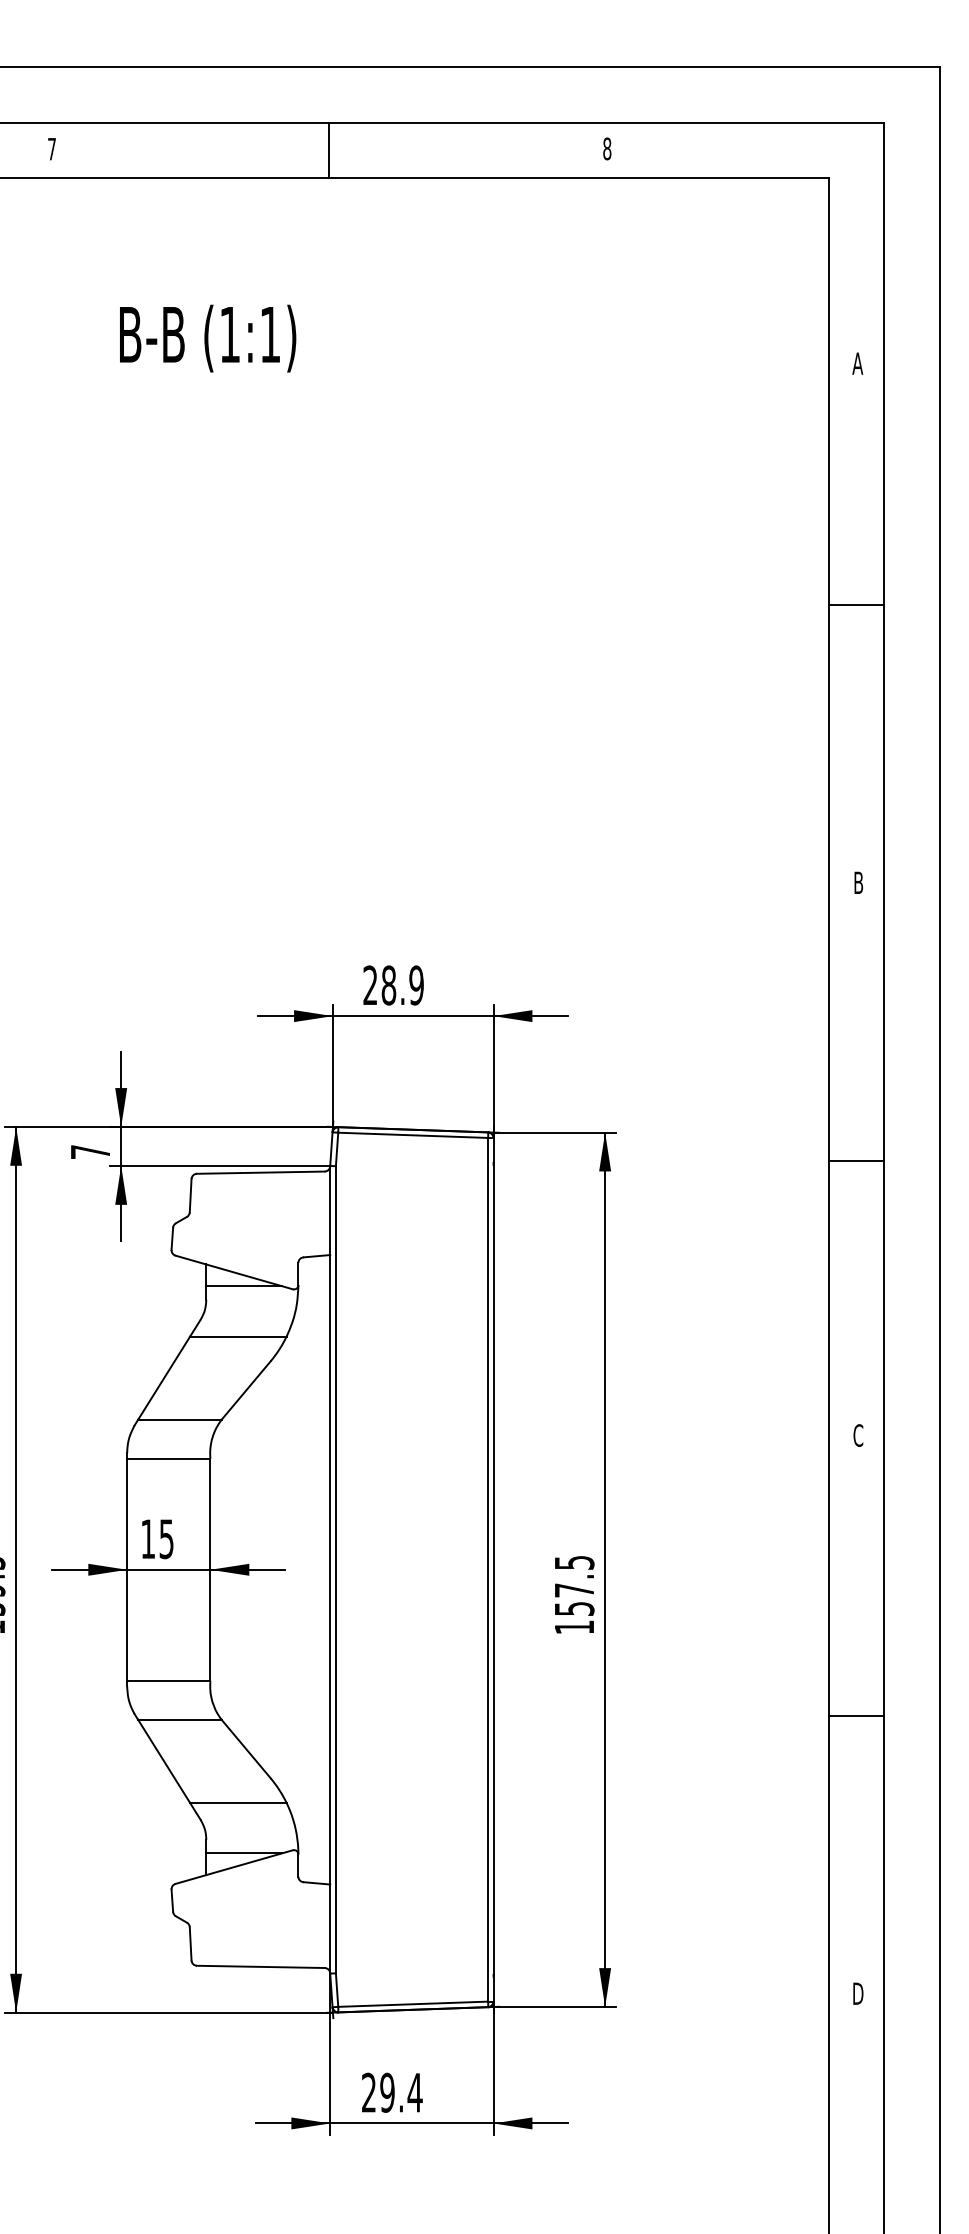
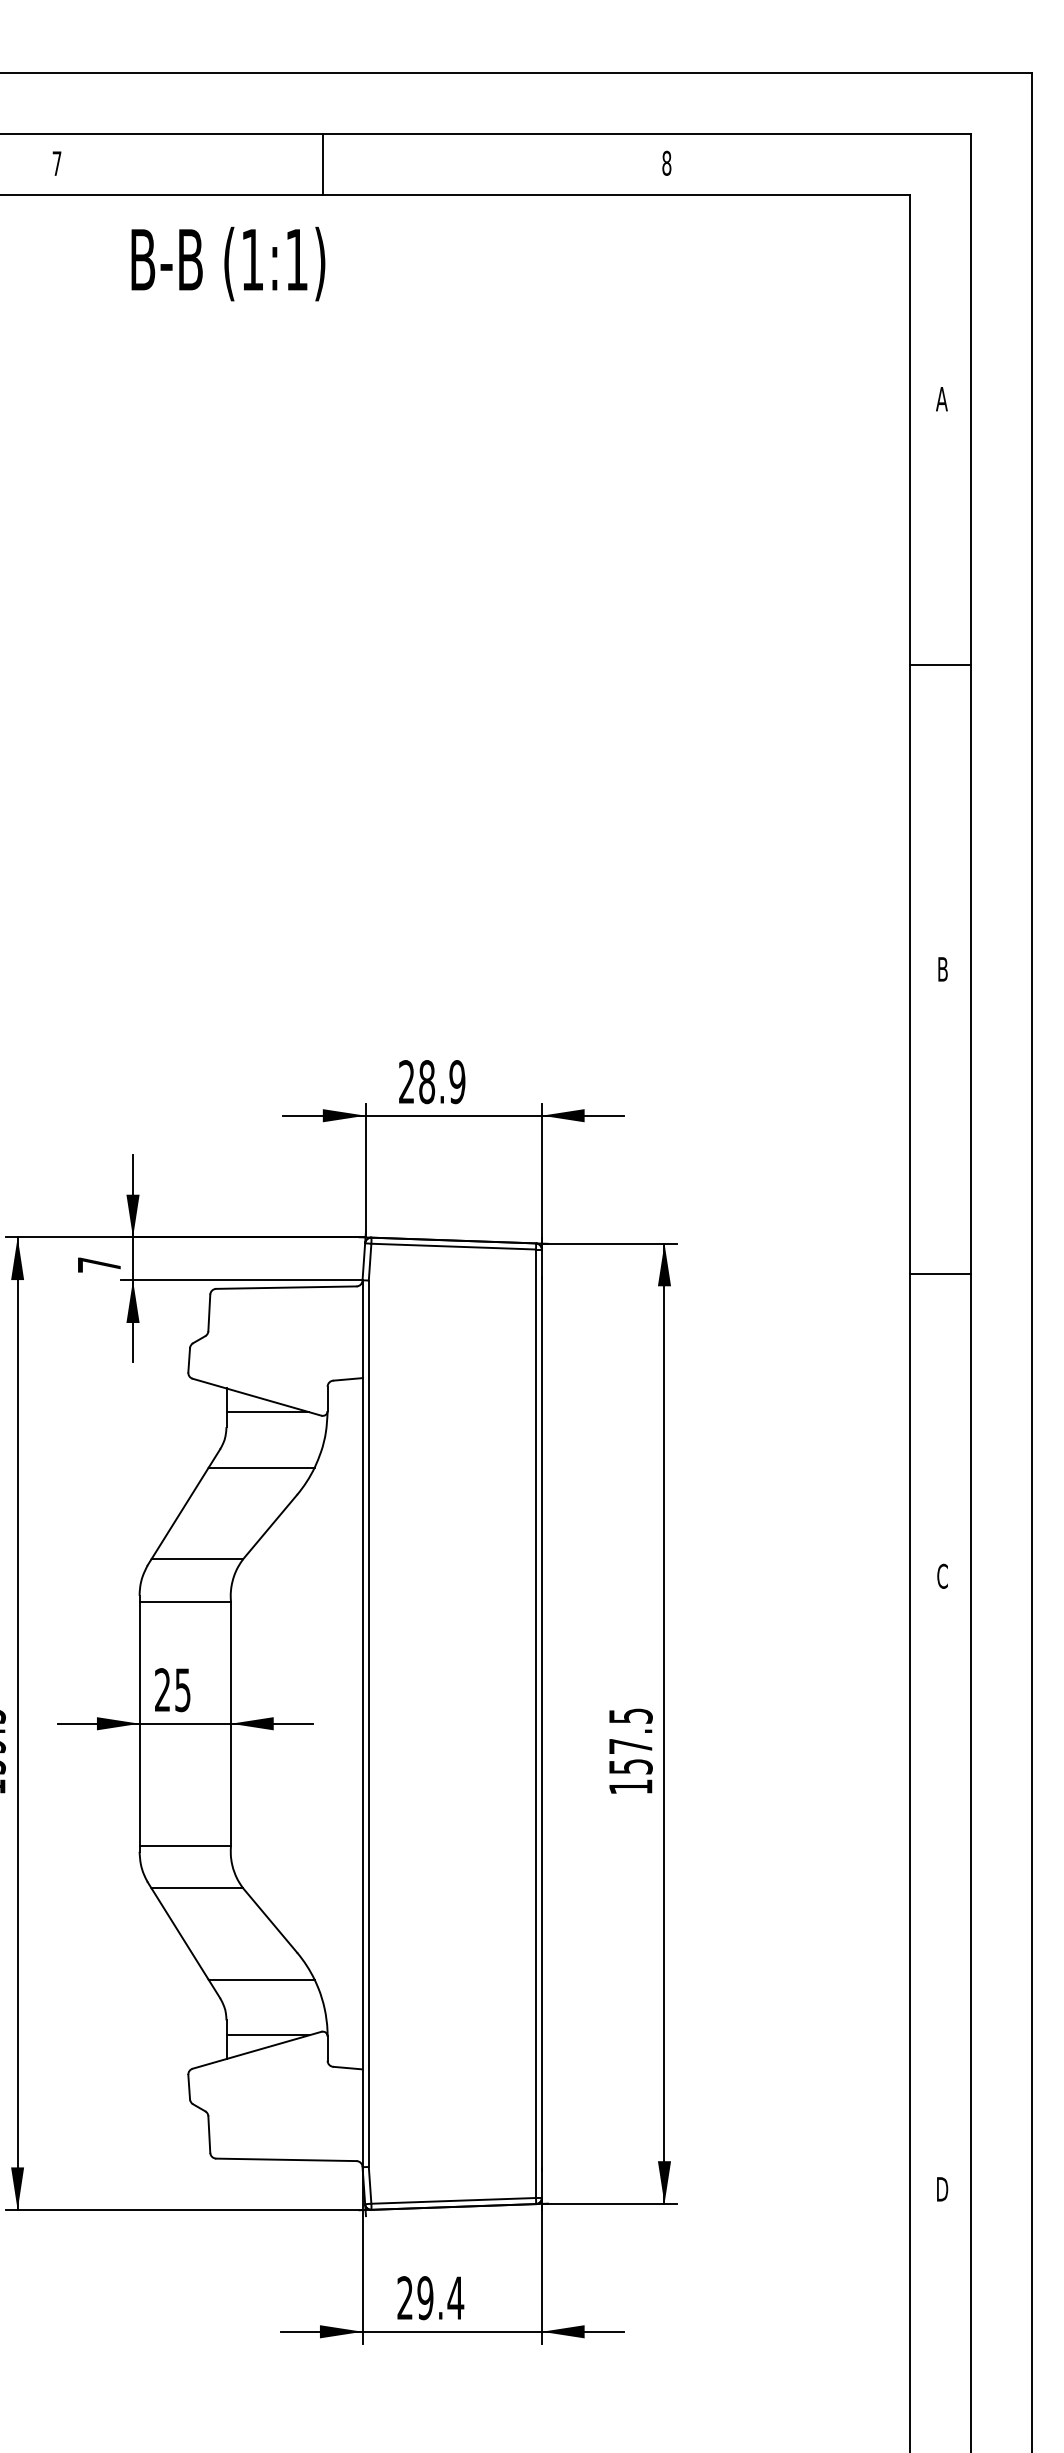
line: (329, 150) -> (323, 165), moved
text: (208, 338) -> (228, 263), moved
text: (147, 1538) -> (161, 1689), 15 -> 25
line: (856, 1715) -> (940, 1883), removed

